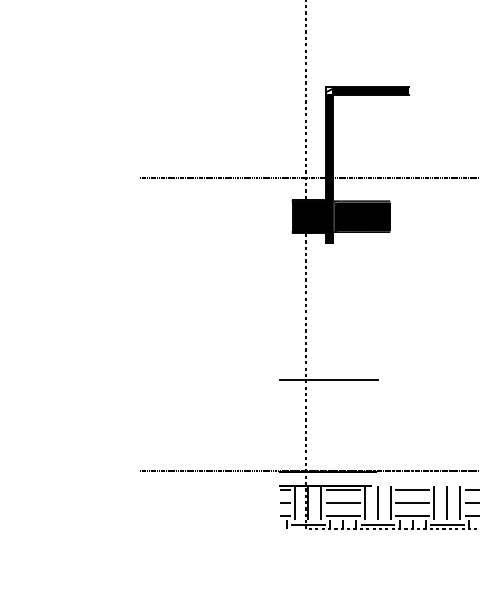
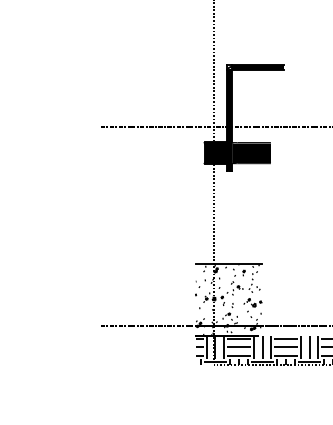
hatch: (327, 432) -> (228, 299), added

